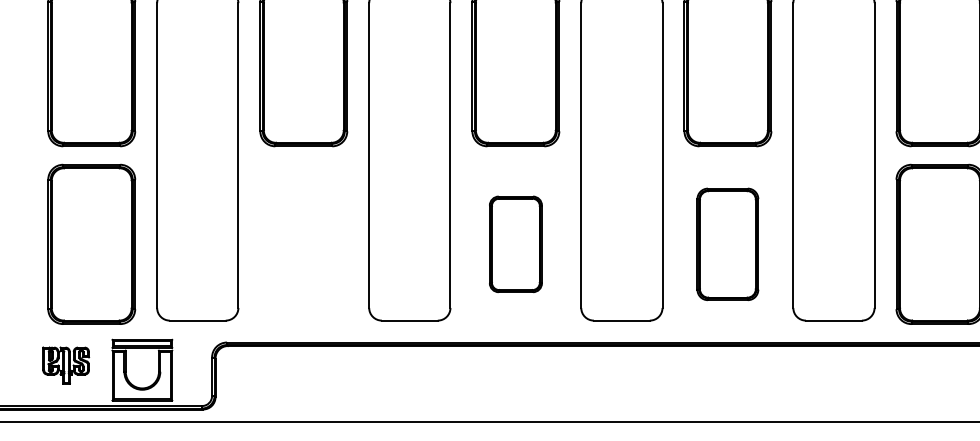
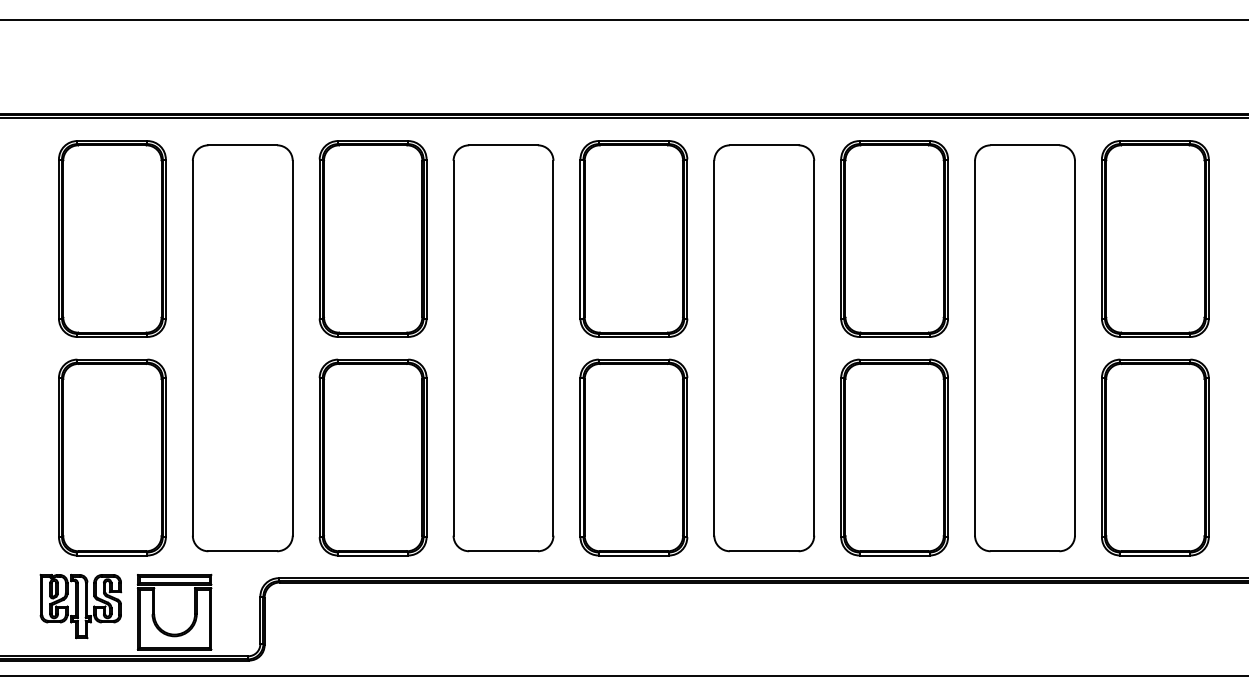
part: (303, 244) -> (372, 457), added
part: (515, 244) -> (633, 457), size x1.67
part: (727, 244) -> (894, 457), size x1.43
part: (65, 365) -> (80, 606), size x1.43

